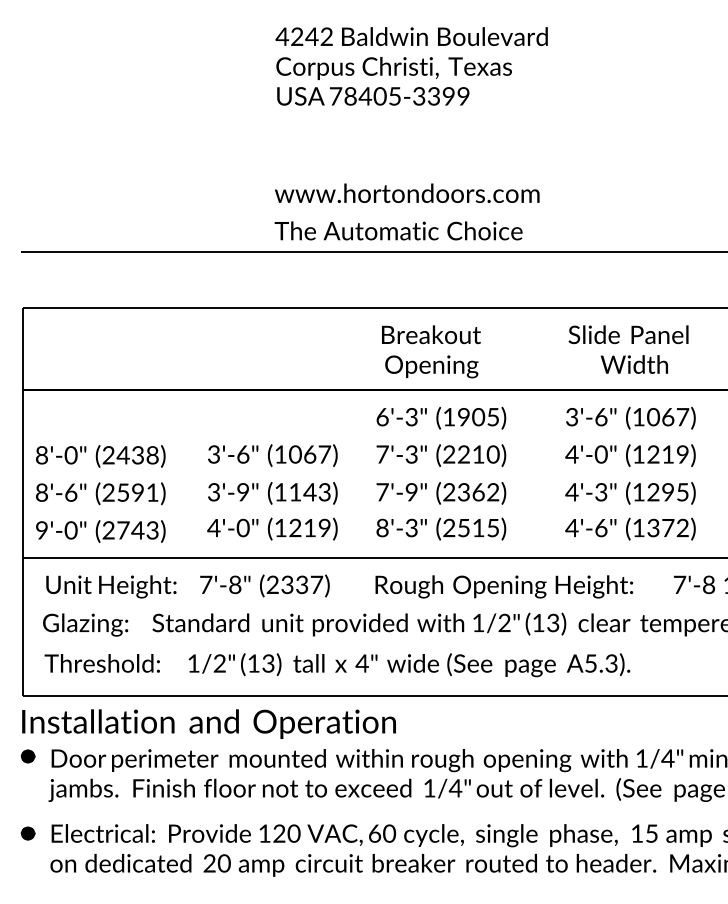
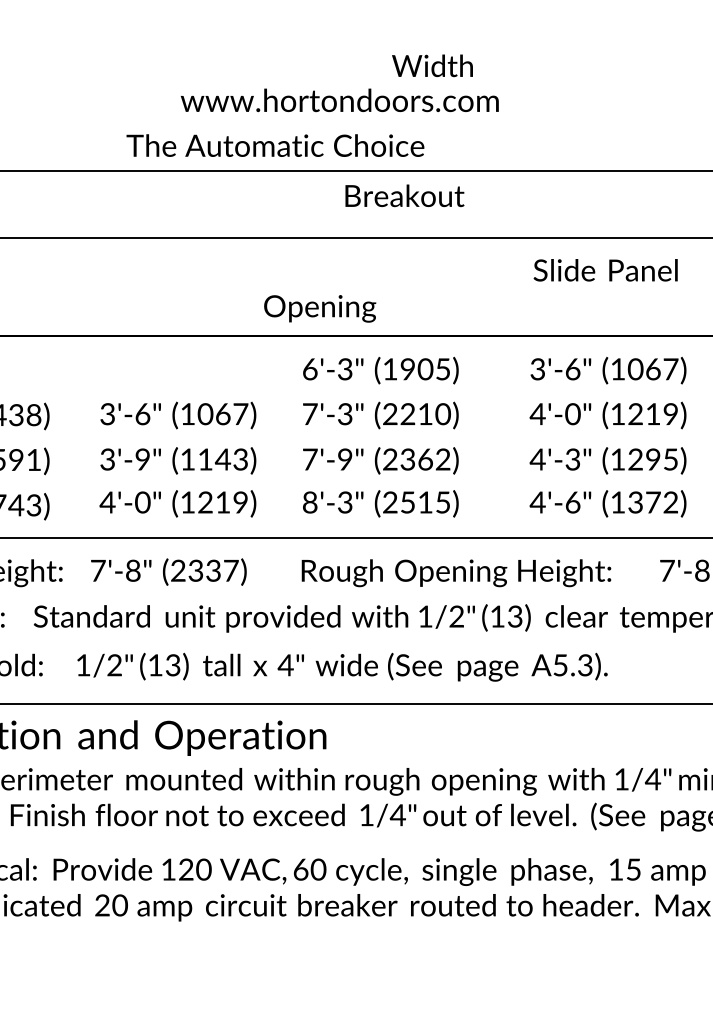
text: (398, 230) -> (275, 145), moved
text: (431, 334) -> (405, 195), moved
text: (633, 364) -> (431, 65), moved
text: (431, 366) -> (319, 308), moved

